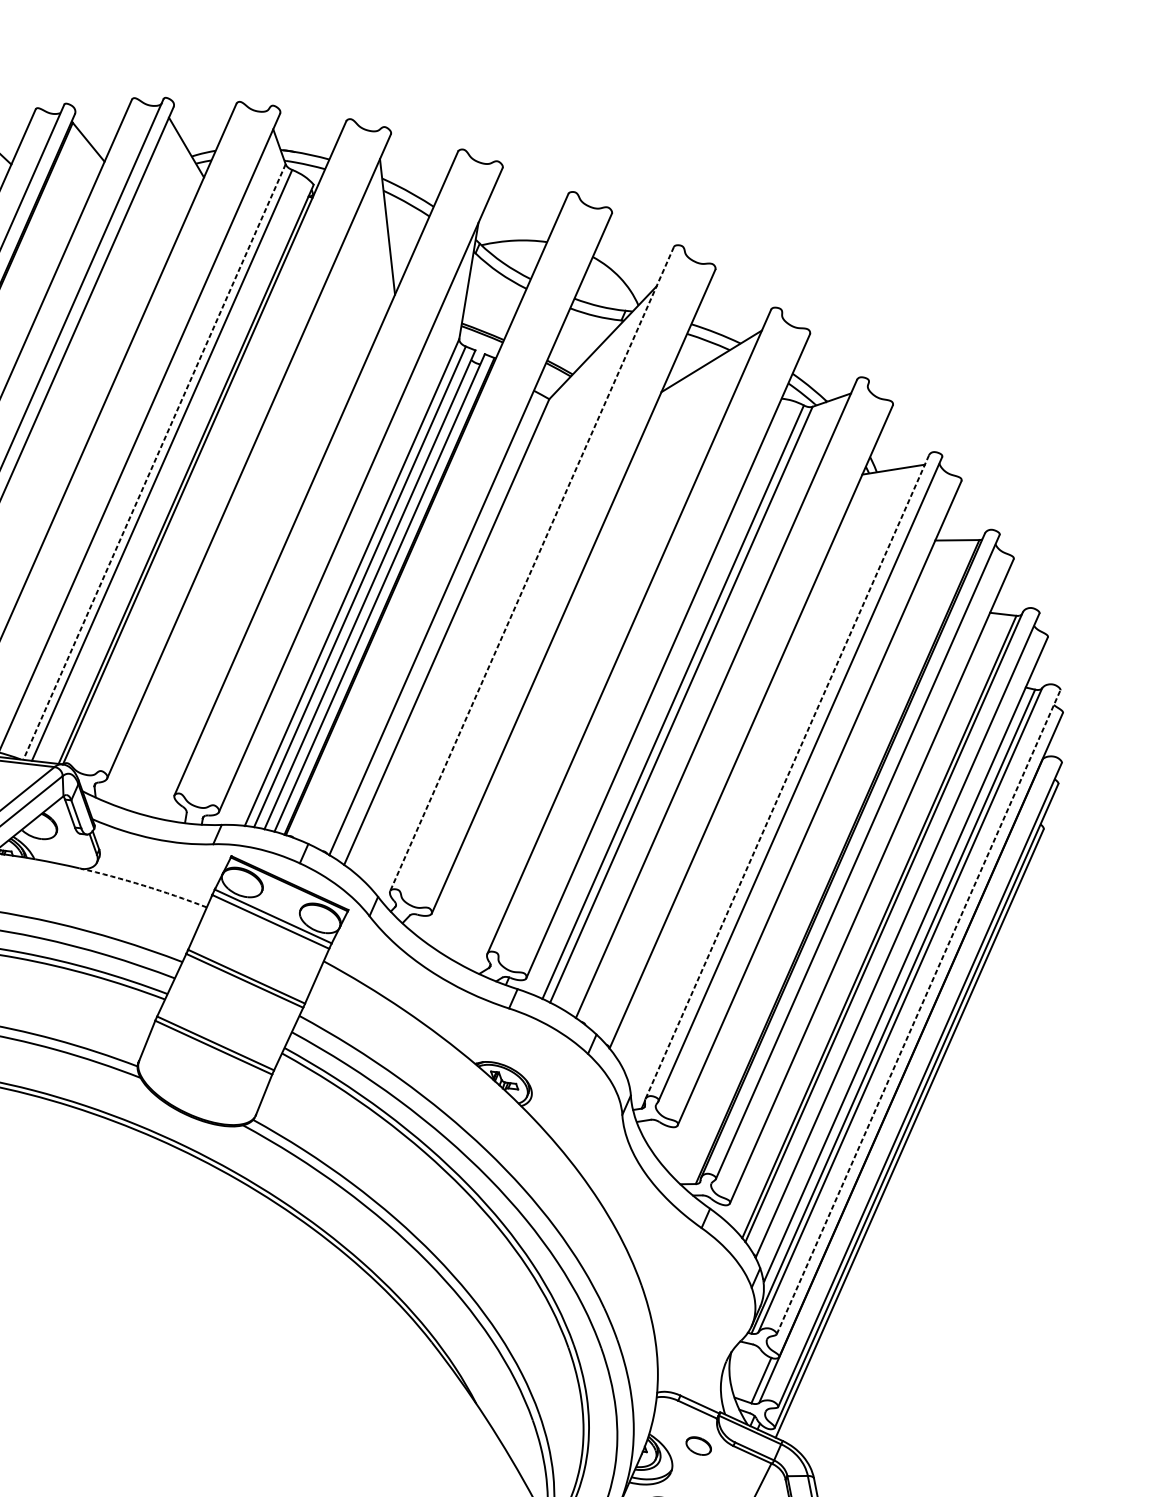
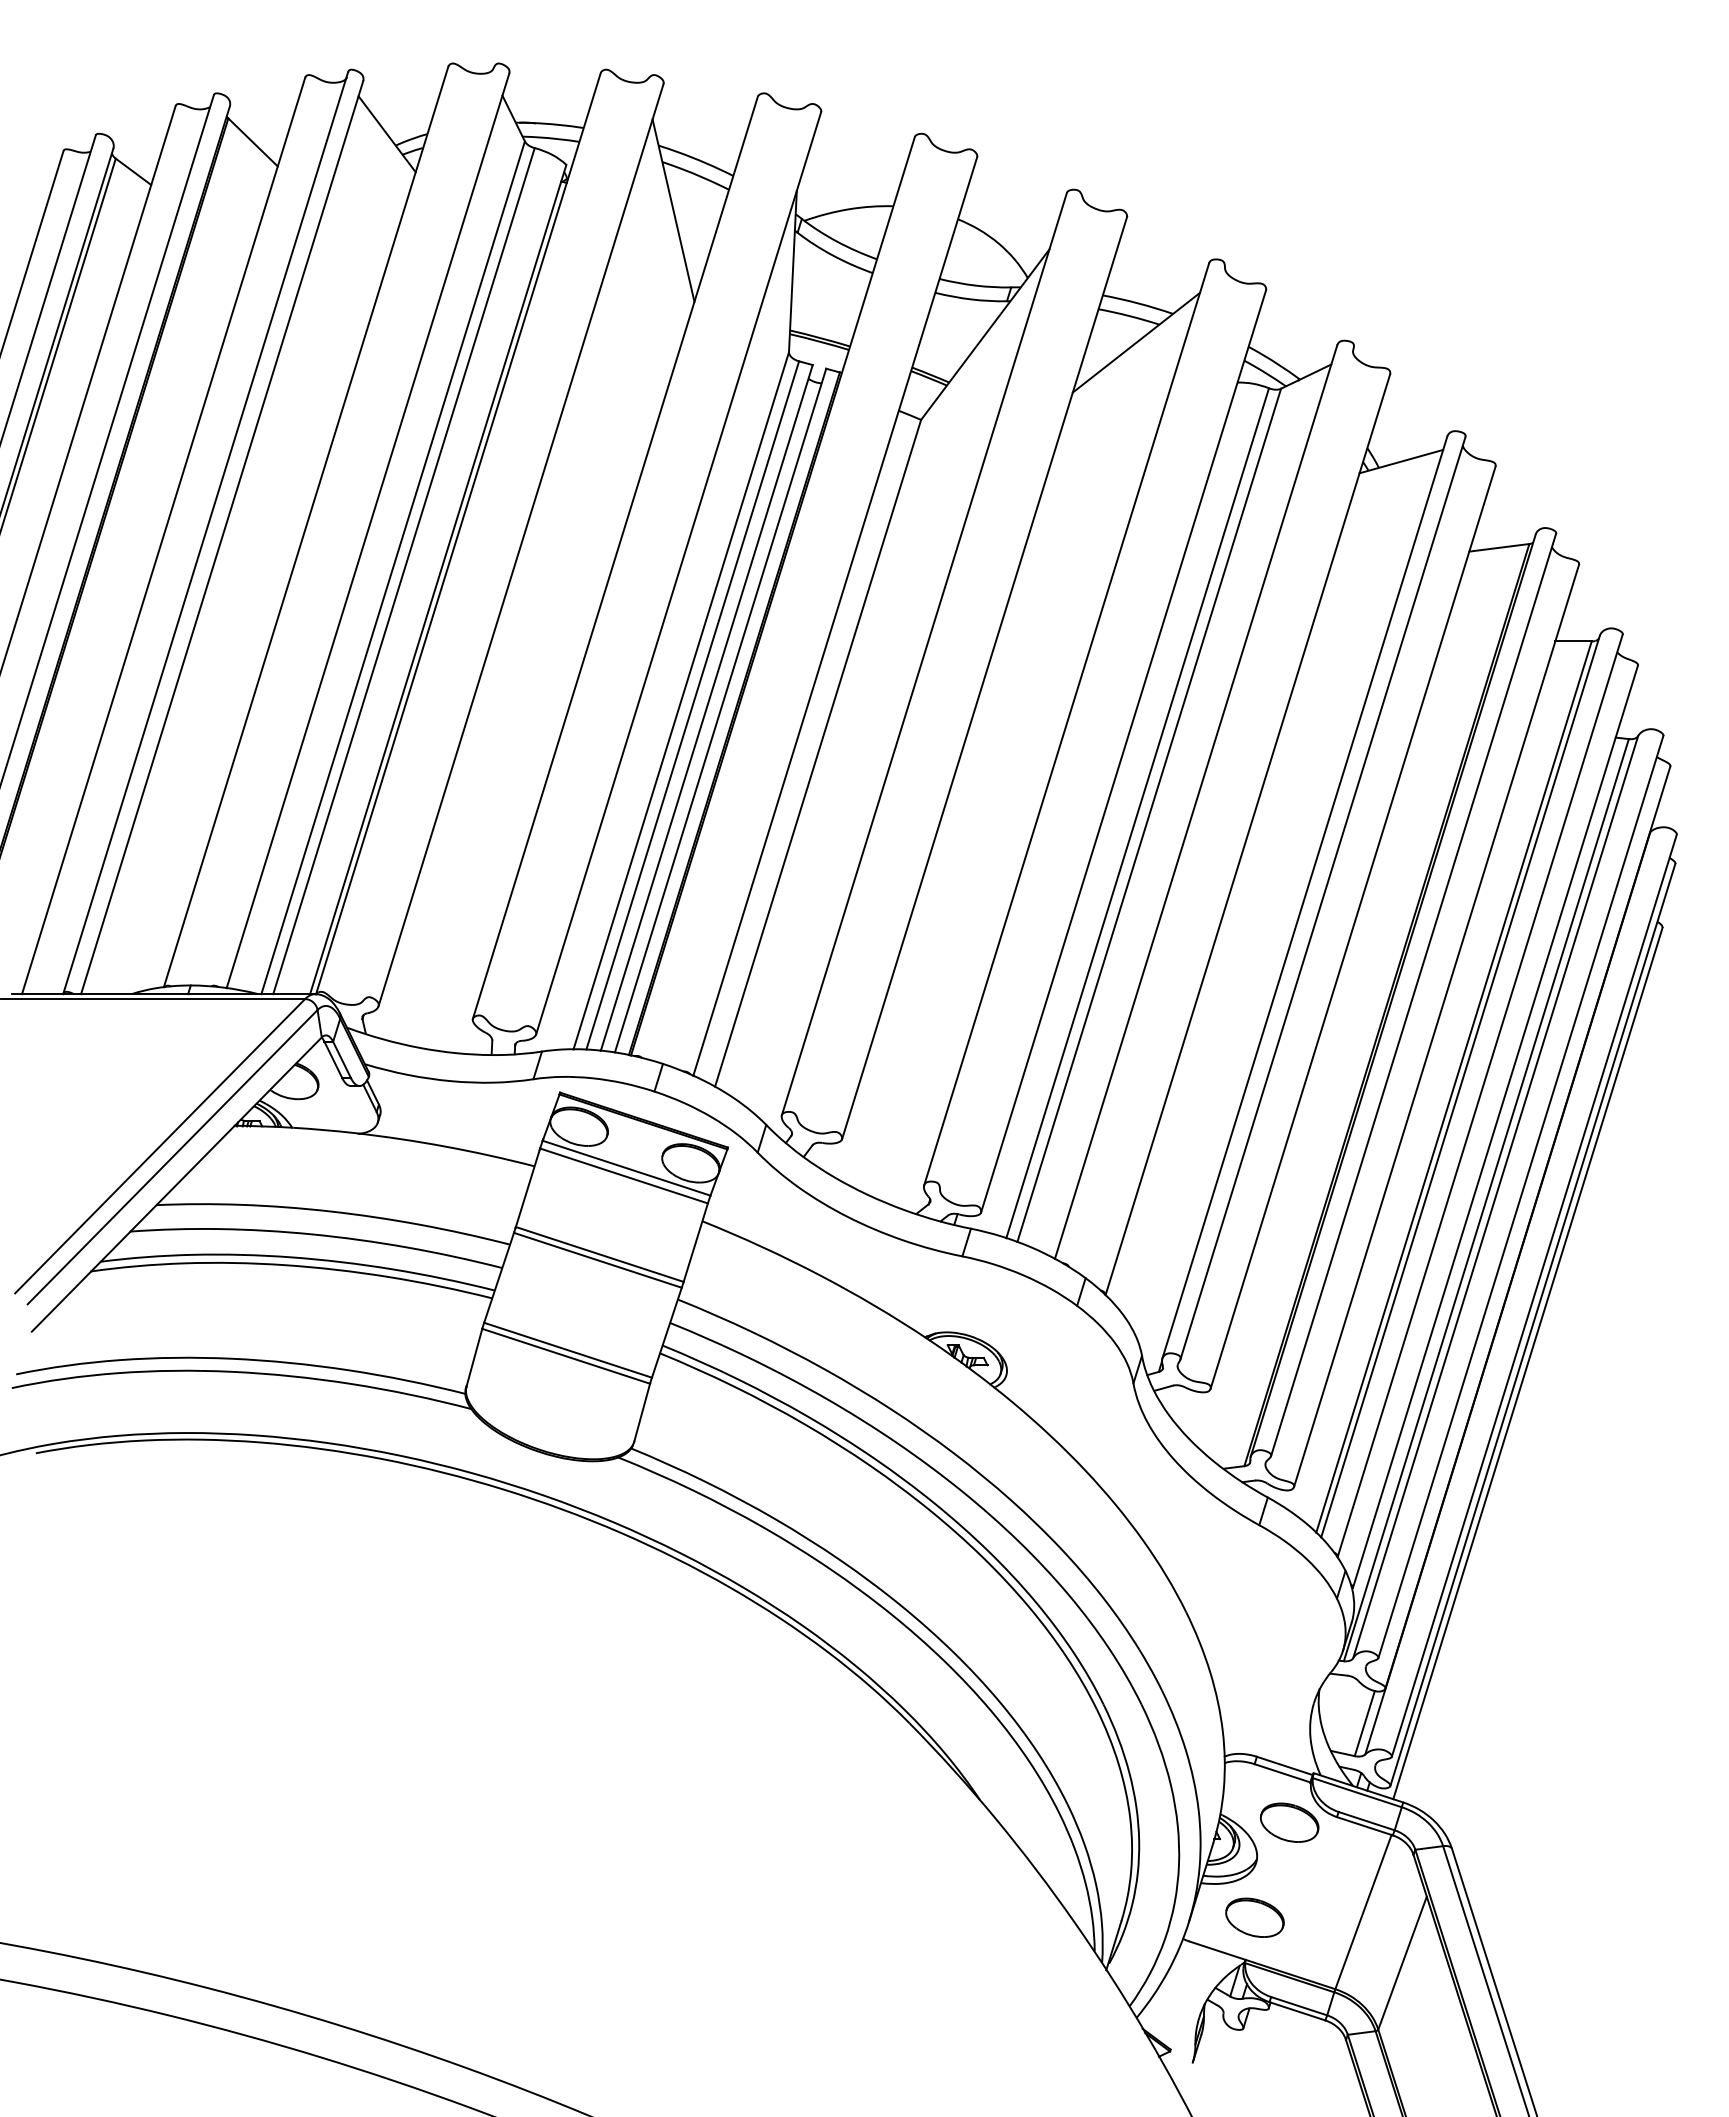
line: (154, 462) -> (393, 568), dashed -> solid
line: (532, 569) -> (924, 654), dashed -> solid
line: (786, 777) -> (1304, 897), dashed -> solid
arc: (143, 885) -> (445, 1146), dashed -> solid
line: (918, 1011) -> (1520, 1196), dashed -> solid
part: (698, 1445) -> (1289, 1822), size x1.67

